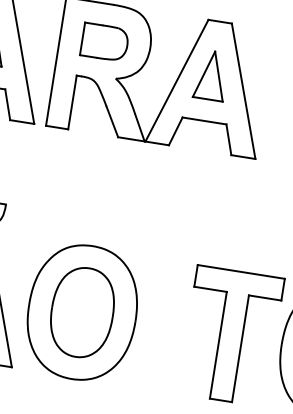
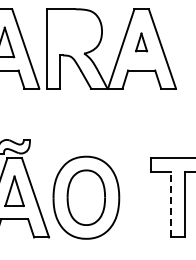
part: (103, 41) -> (73, 32), removed
part: (211, 75) -> (141, 42), size x0.6
line: (218, 345) -> (171, 204), solid -> dashed

